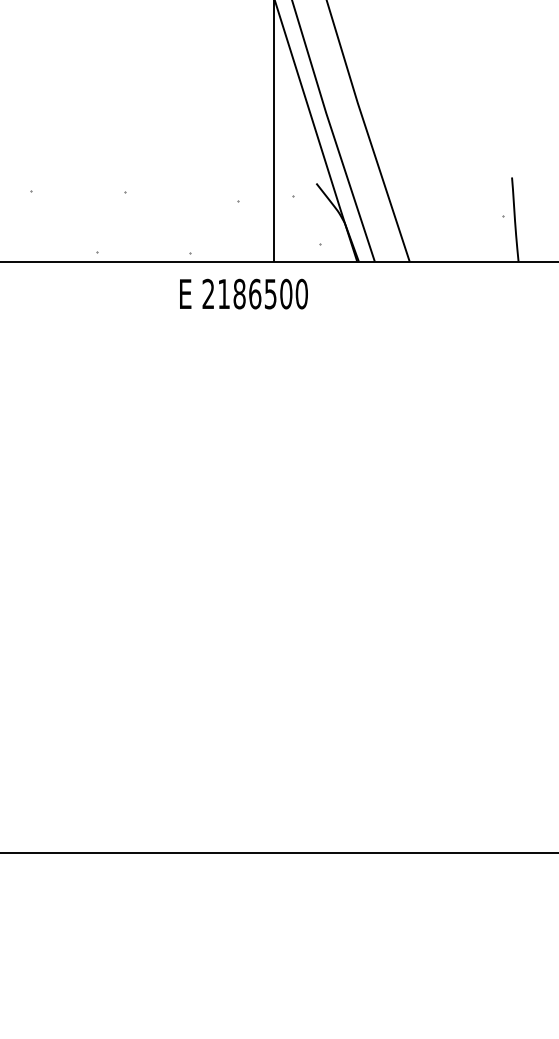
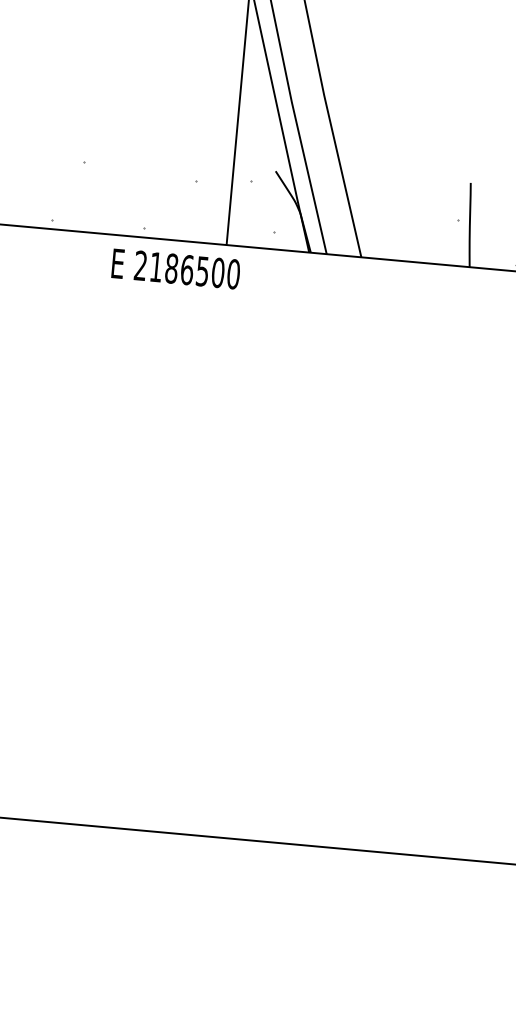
text: (243, 293) -> (175, 268), moved

